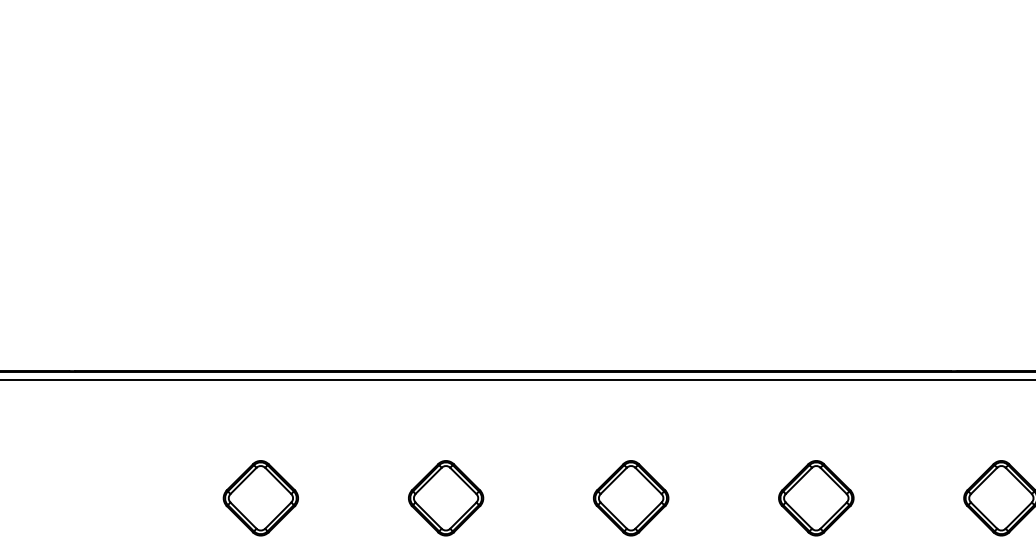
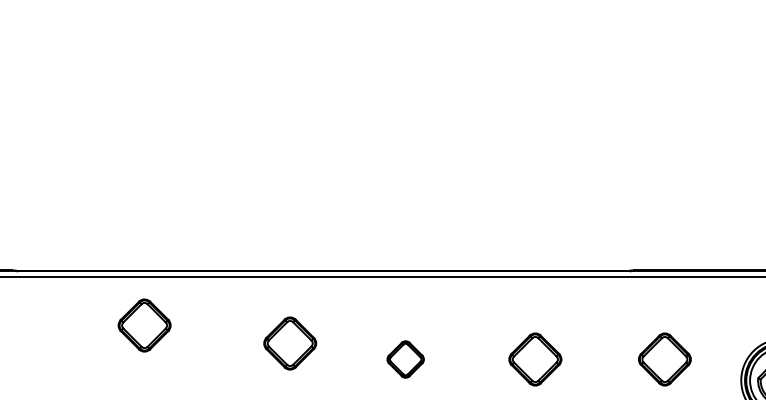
part: (260, 498) -> (144, 325), moved
part: (446, 498) -> (290, 343), moved
part: (630, 498) -> (405, 359), size x0.7

